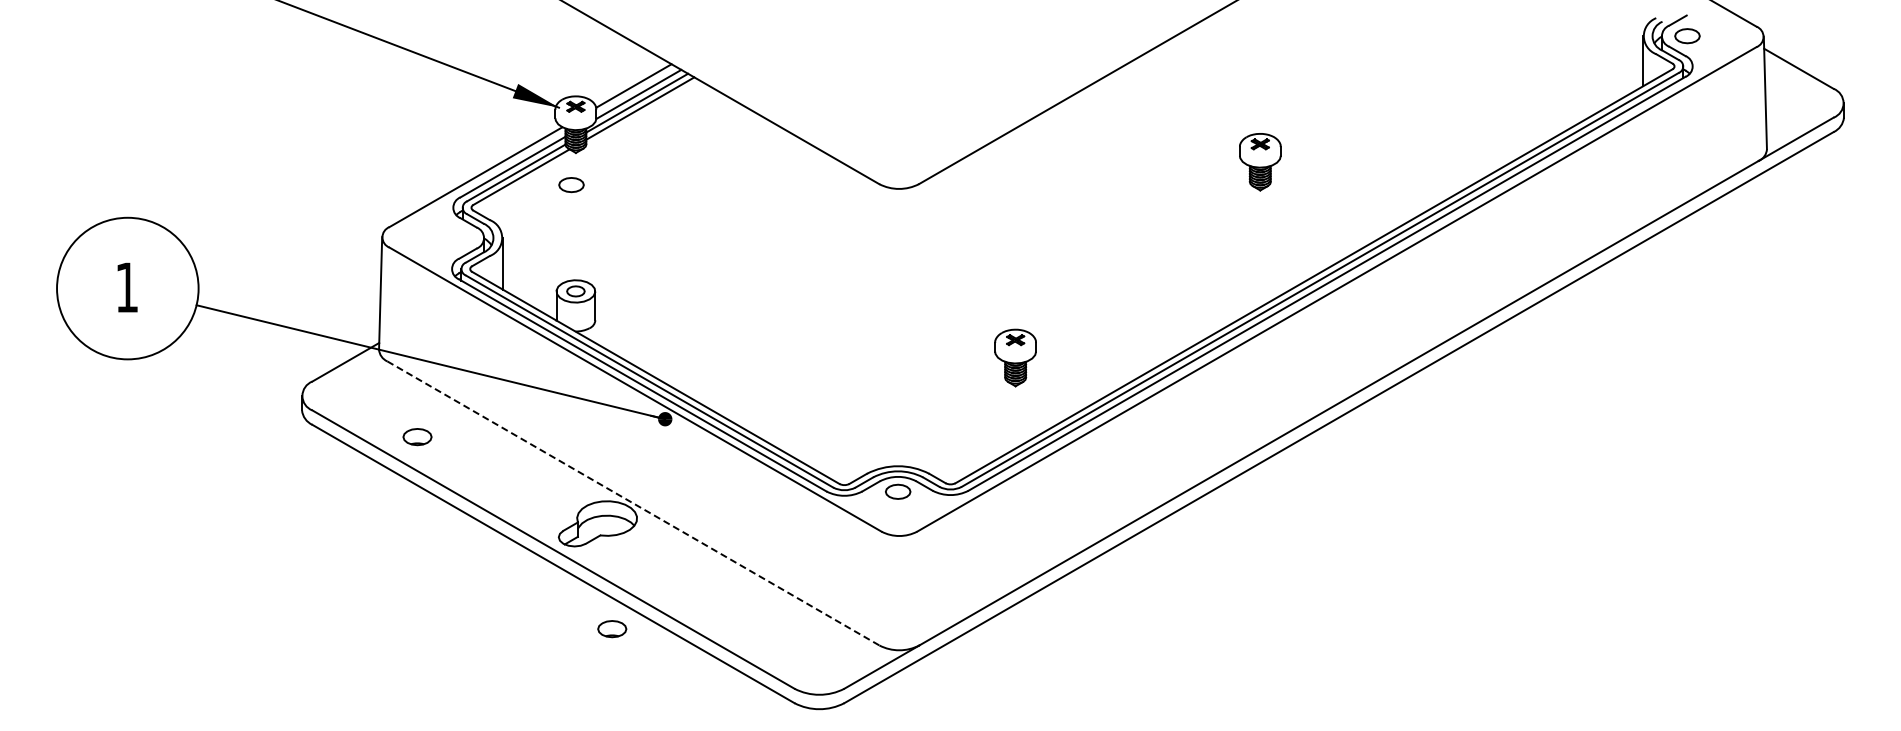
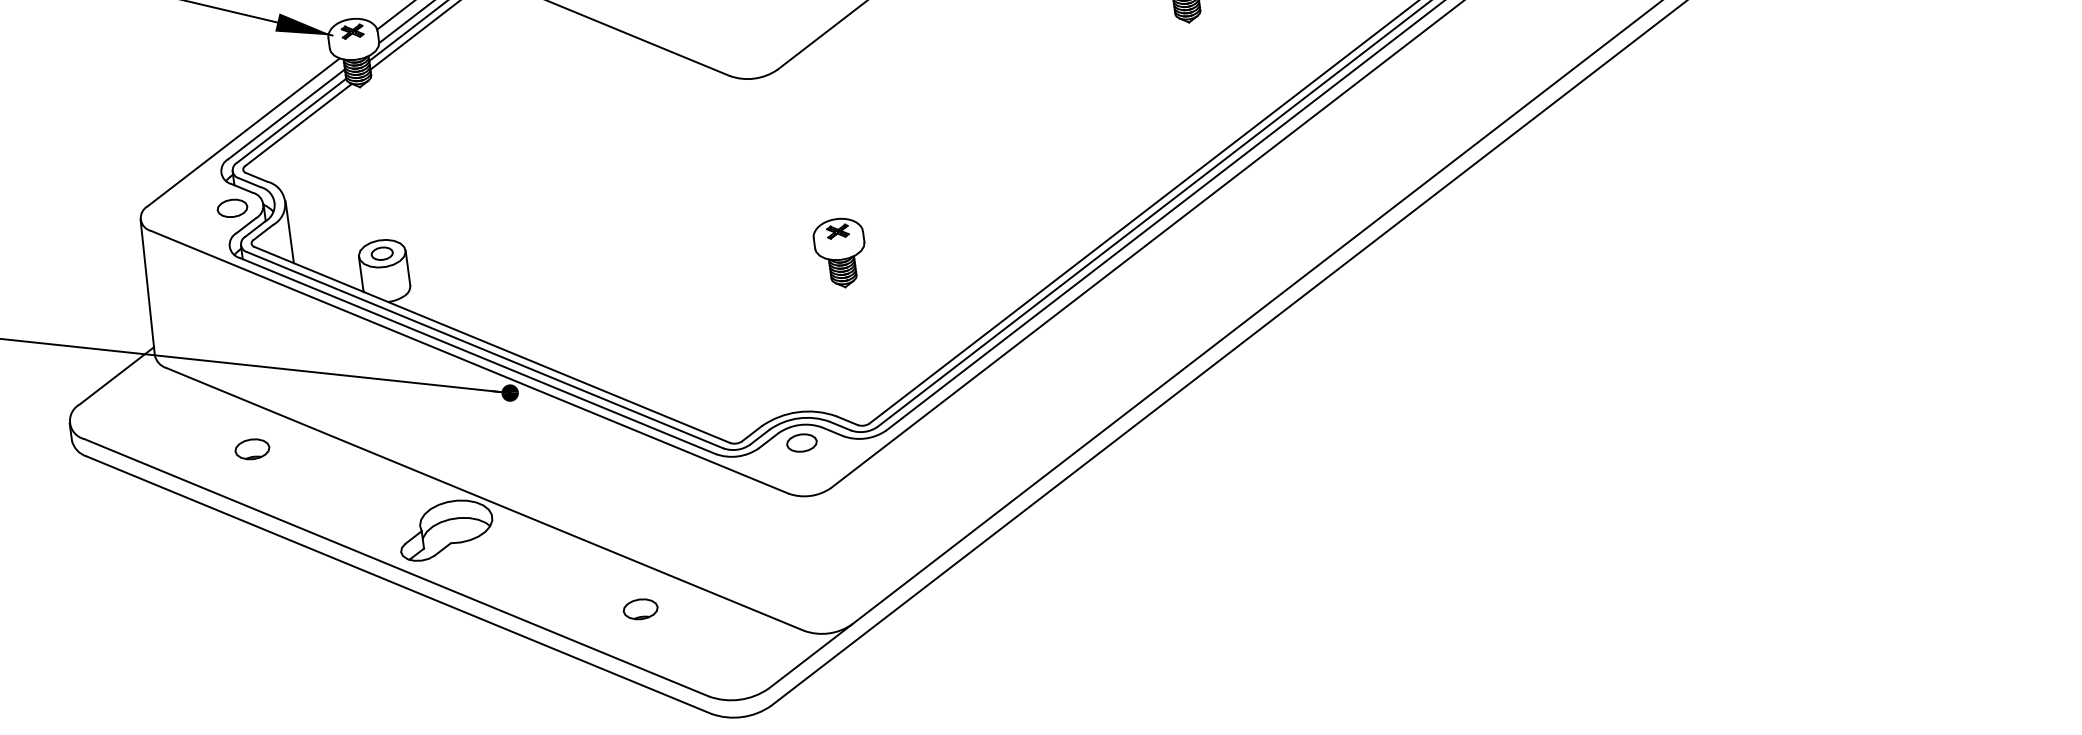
part: (571, 185) -> (232, 208), moved
part: (1015, 357) -> (840, 252), moved
part: (417, 437) -> (252, 449), moved
line: (633, 503) -> (485, 499), dashed -> solid
part: (612, 629) -> (641, 609), moved

